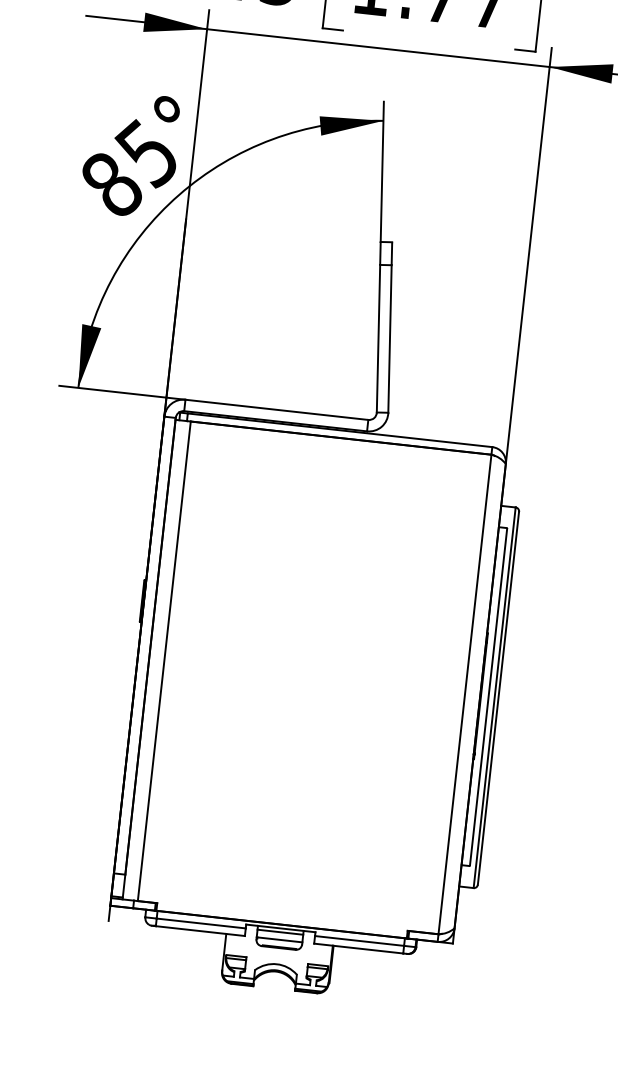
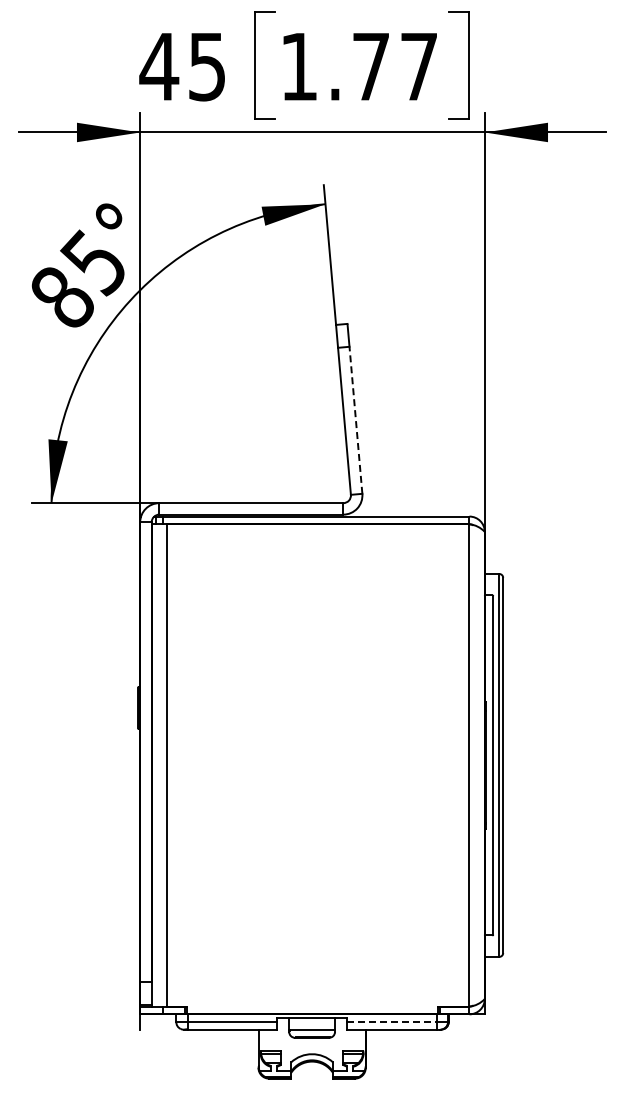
line: (389, 339) -> (355, 420), solid -> dashed
line: (280, 932) -> (312, 1022), removed
line: (359, 941) -> (391, 1022), solid -> dashed

